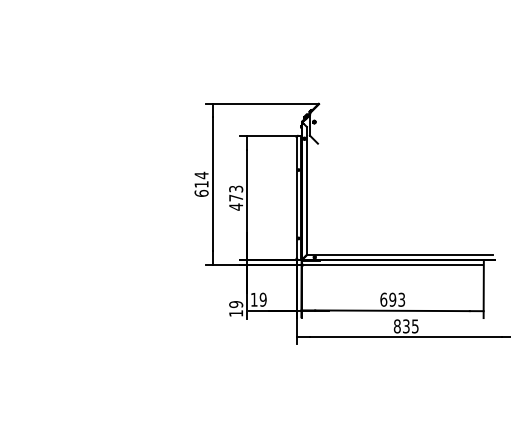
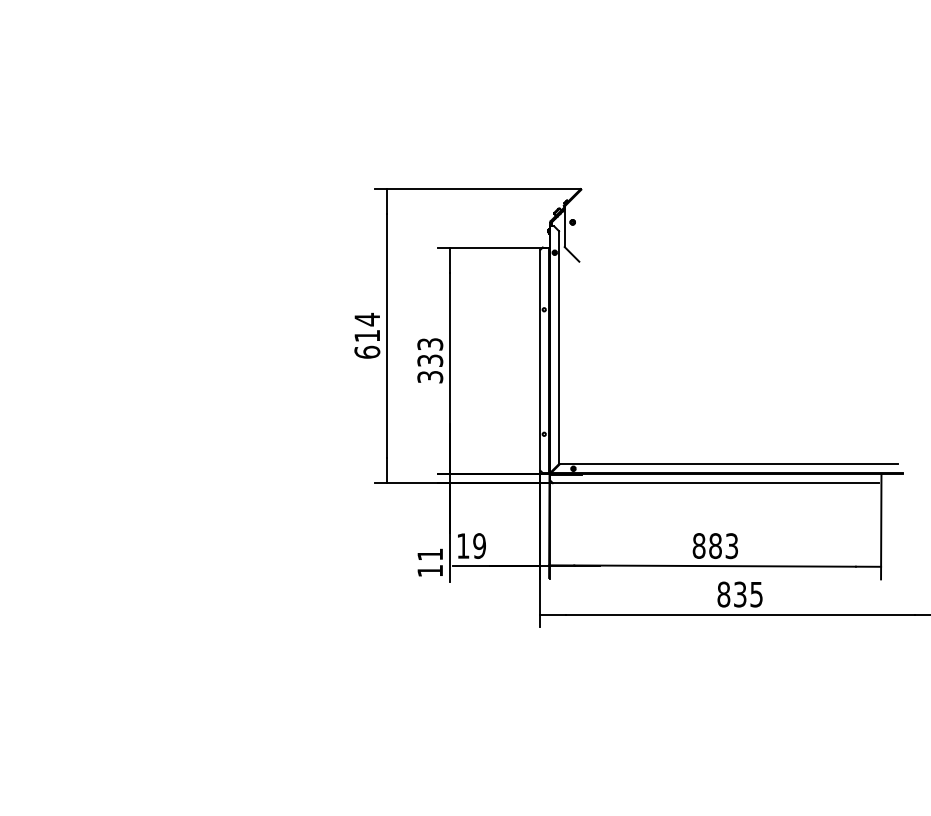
text: (236, 202) -> (430, 368), 473 -> 333
text: (388, 299) -> (707, 545), 693 -> 883
text: (236, 304) -> (430, 554), 19 -> 11

